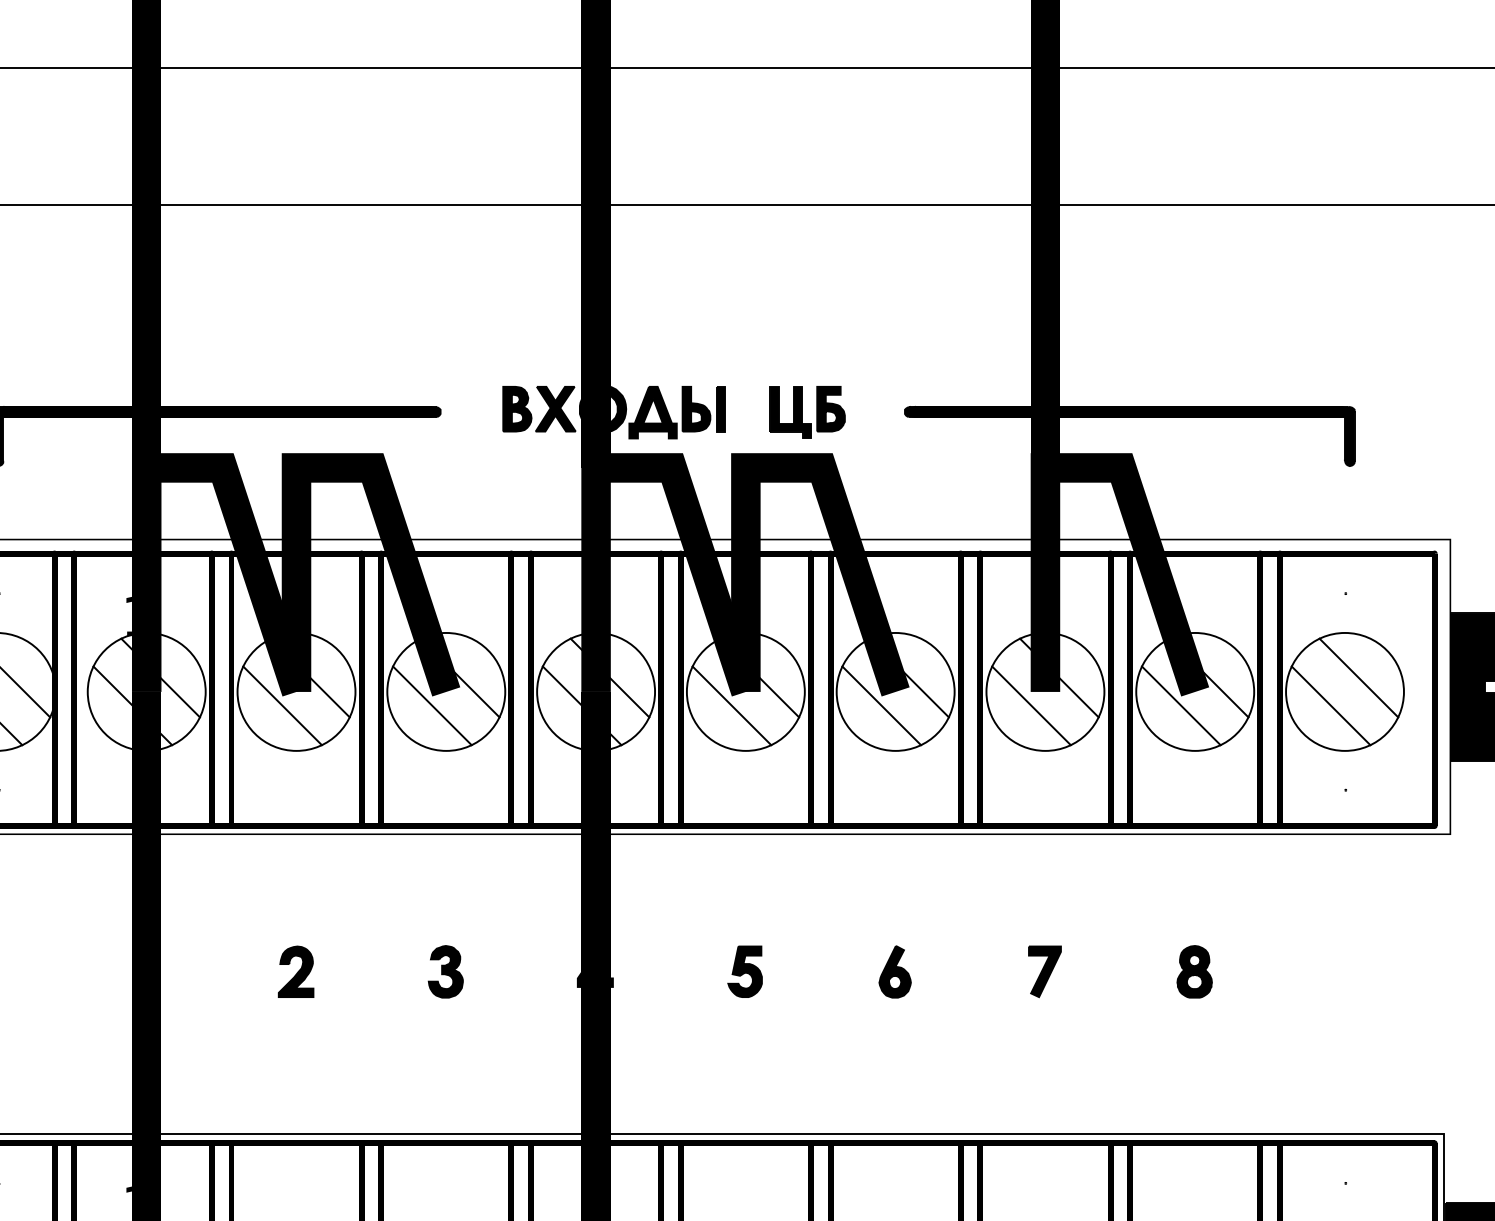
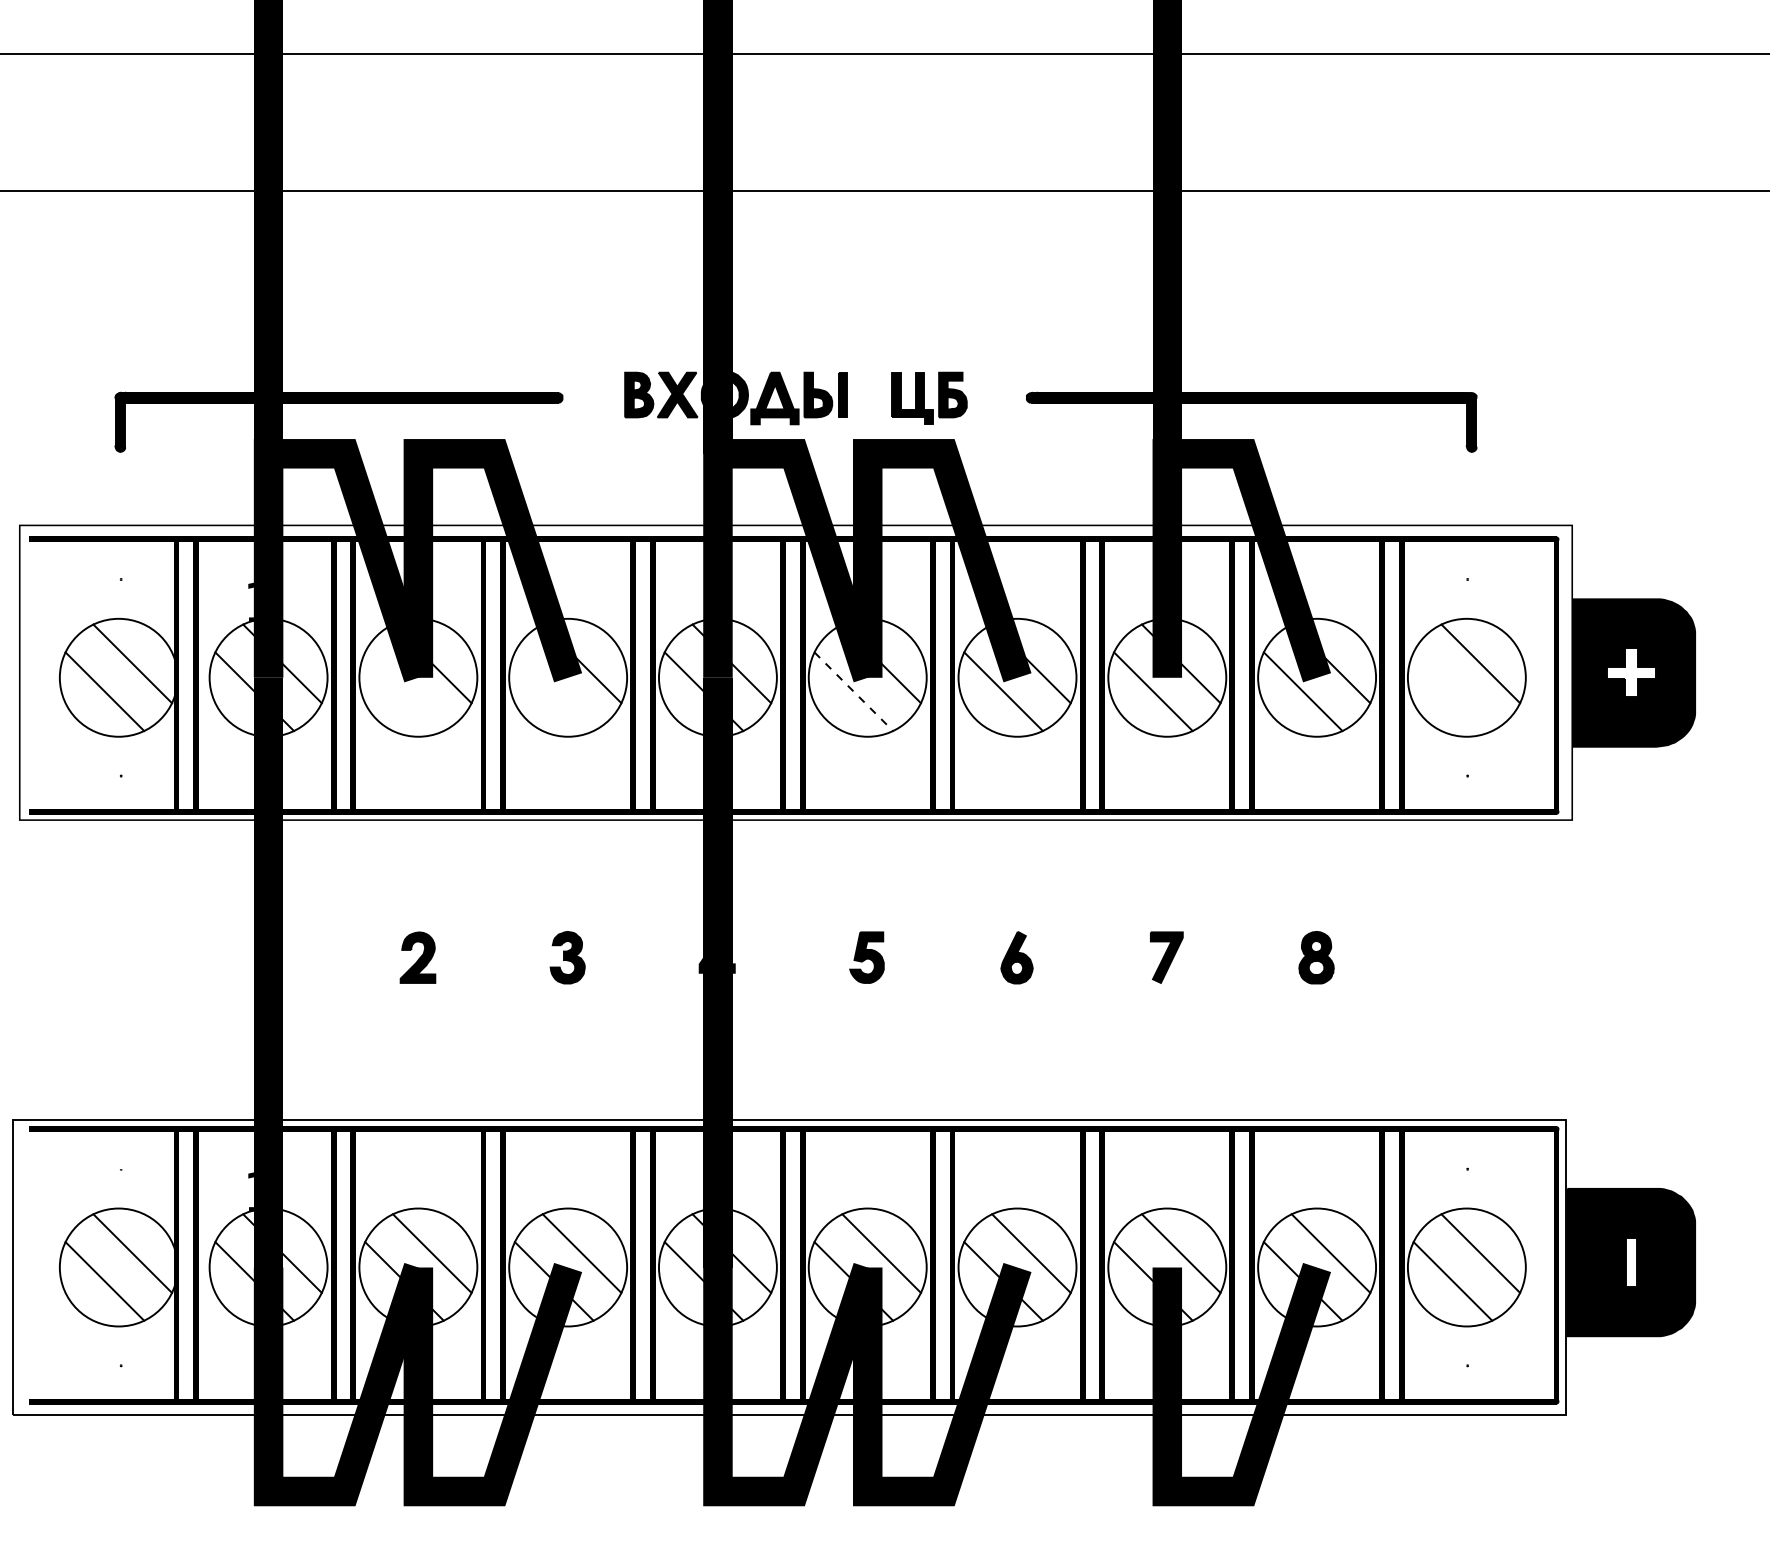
line: (282, 705) -> (404, 691), removed
line: (431, 705) -> (553, 691), removed
line: (731, 705) -> (853, 691), solid -> dashed
line: (1330, 705) -> (1452, 691), removed

